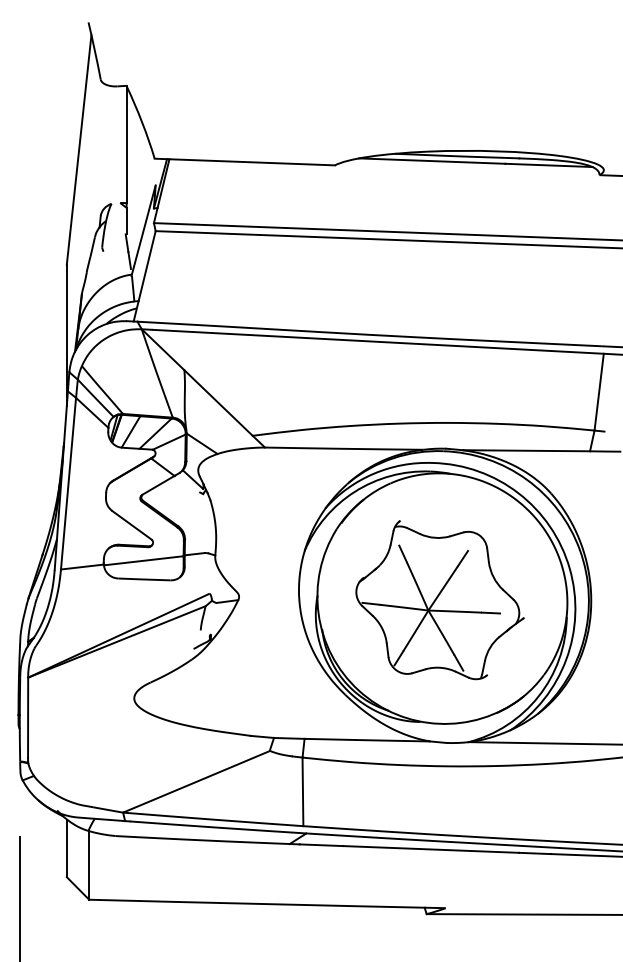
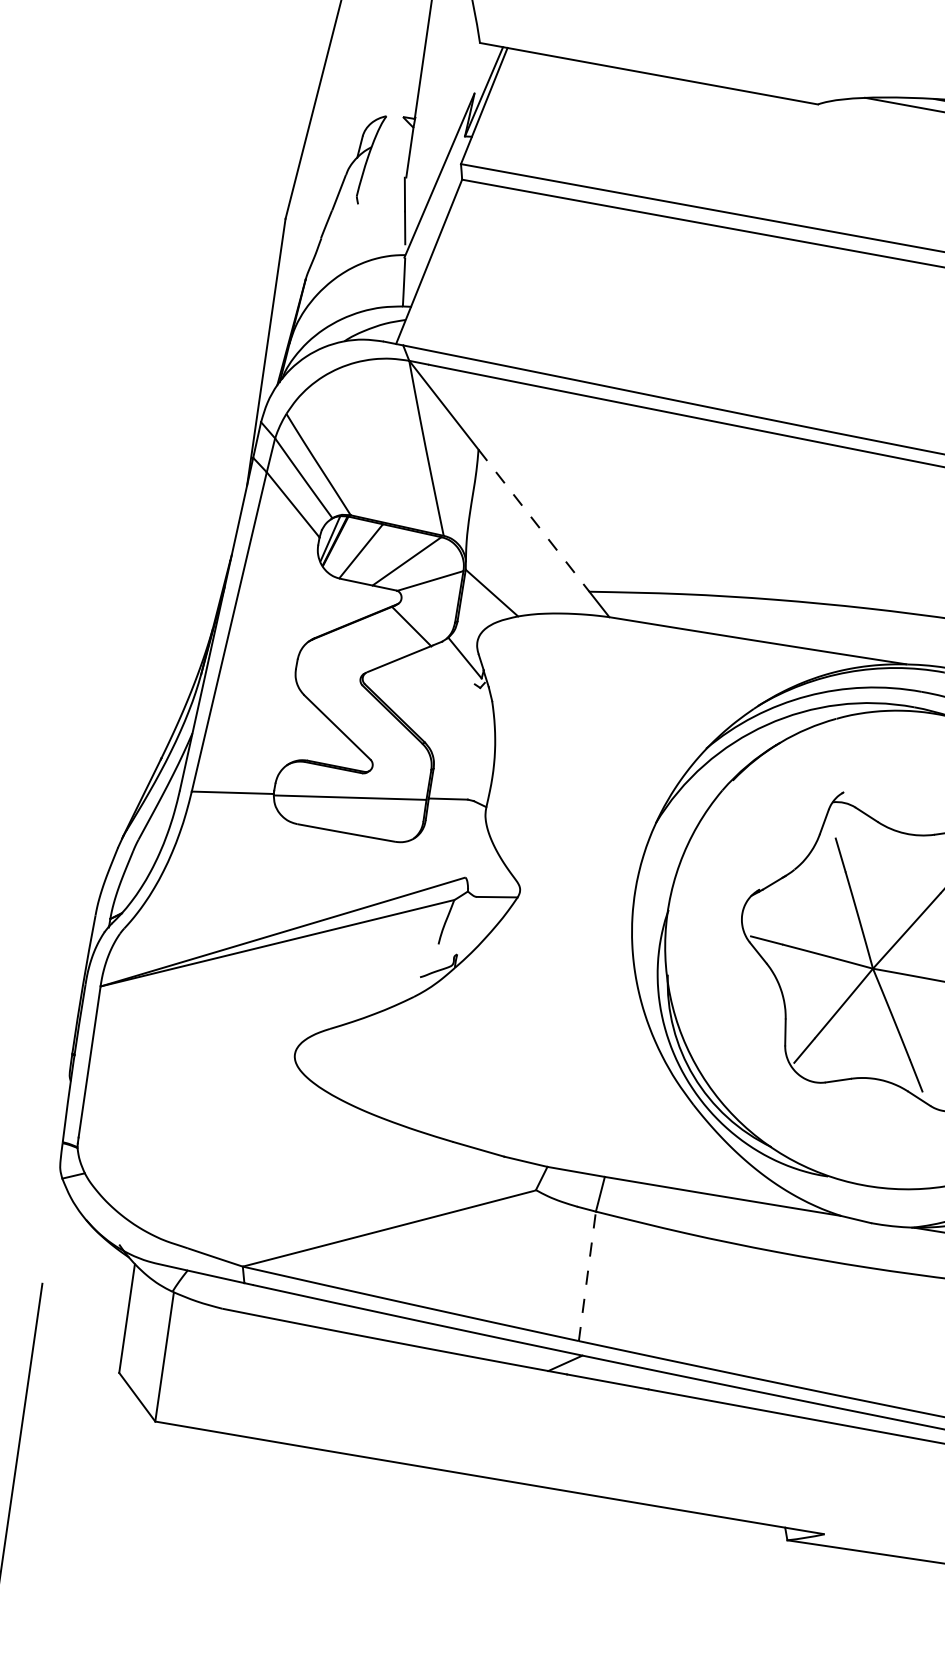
line: (218, 403) -> (533, 521), solid -> dashed
line: (302, 791) -> (586, 1275), solid -> dashed

